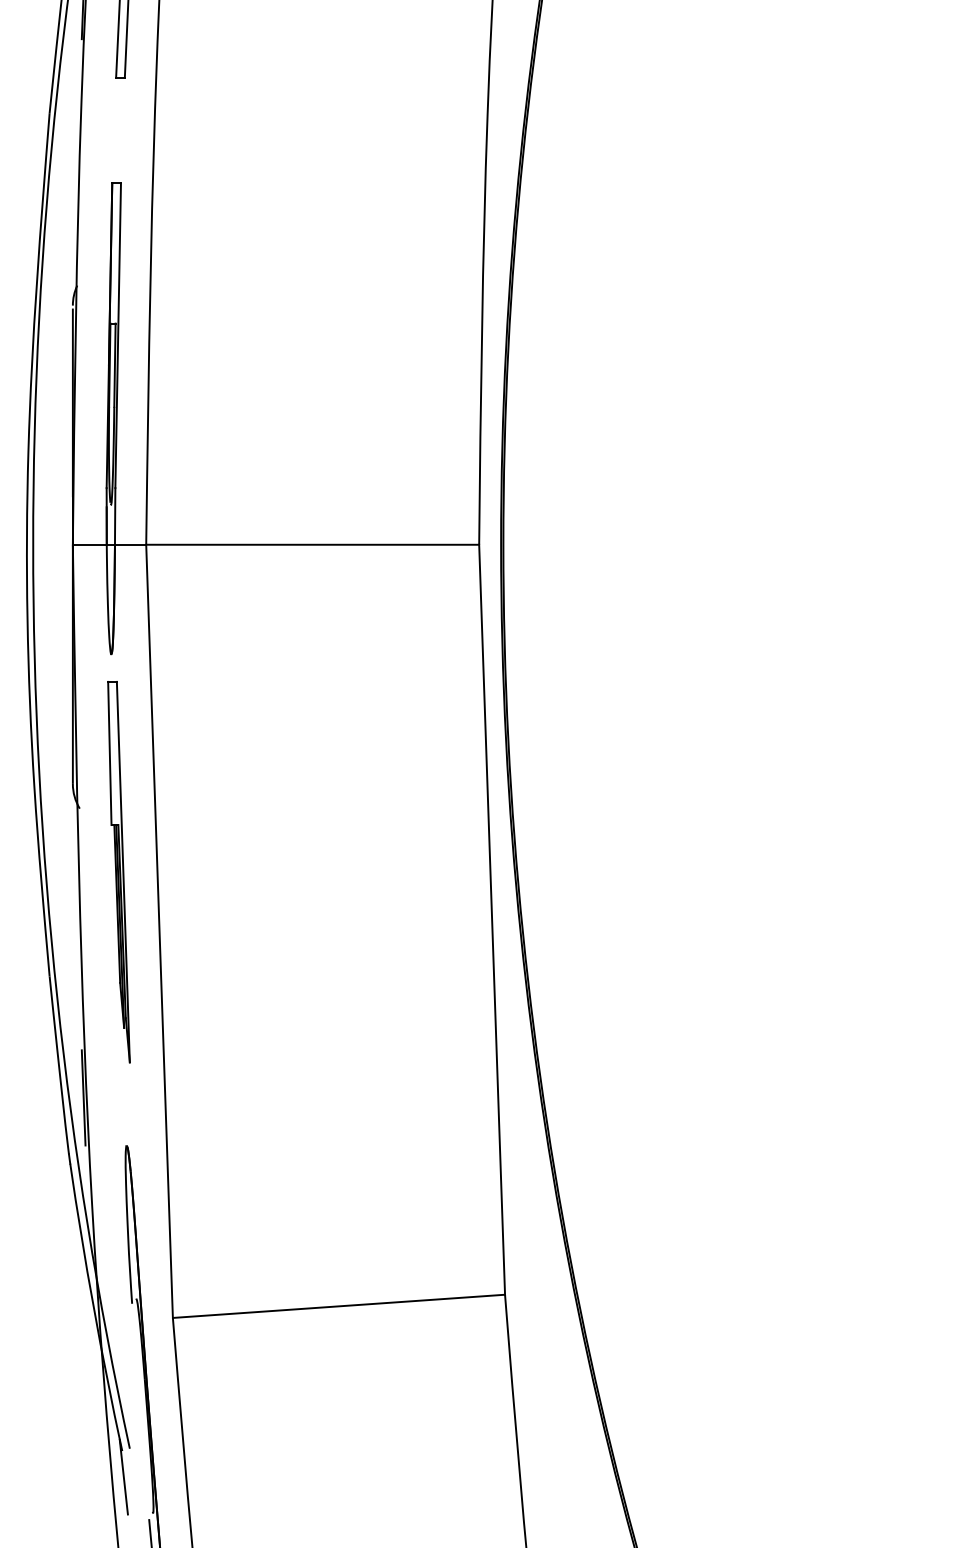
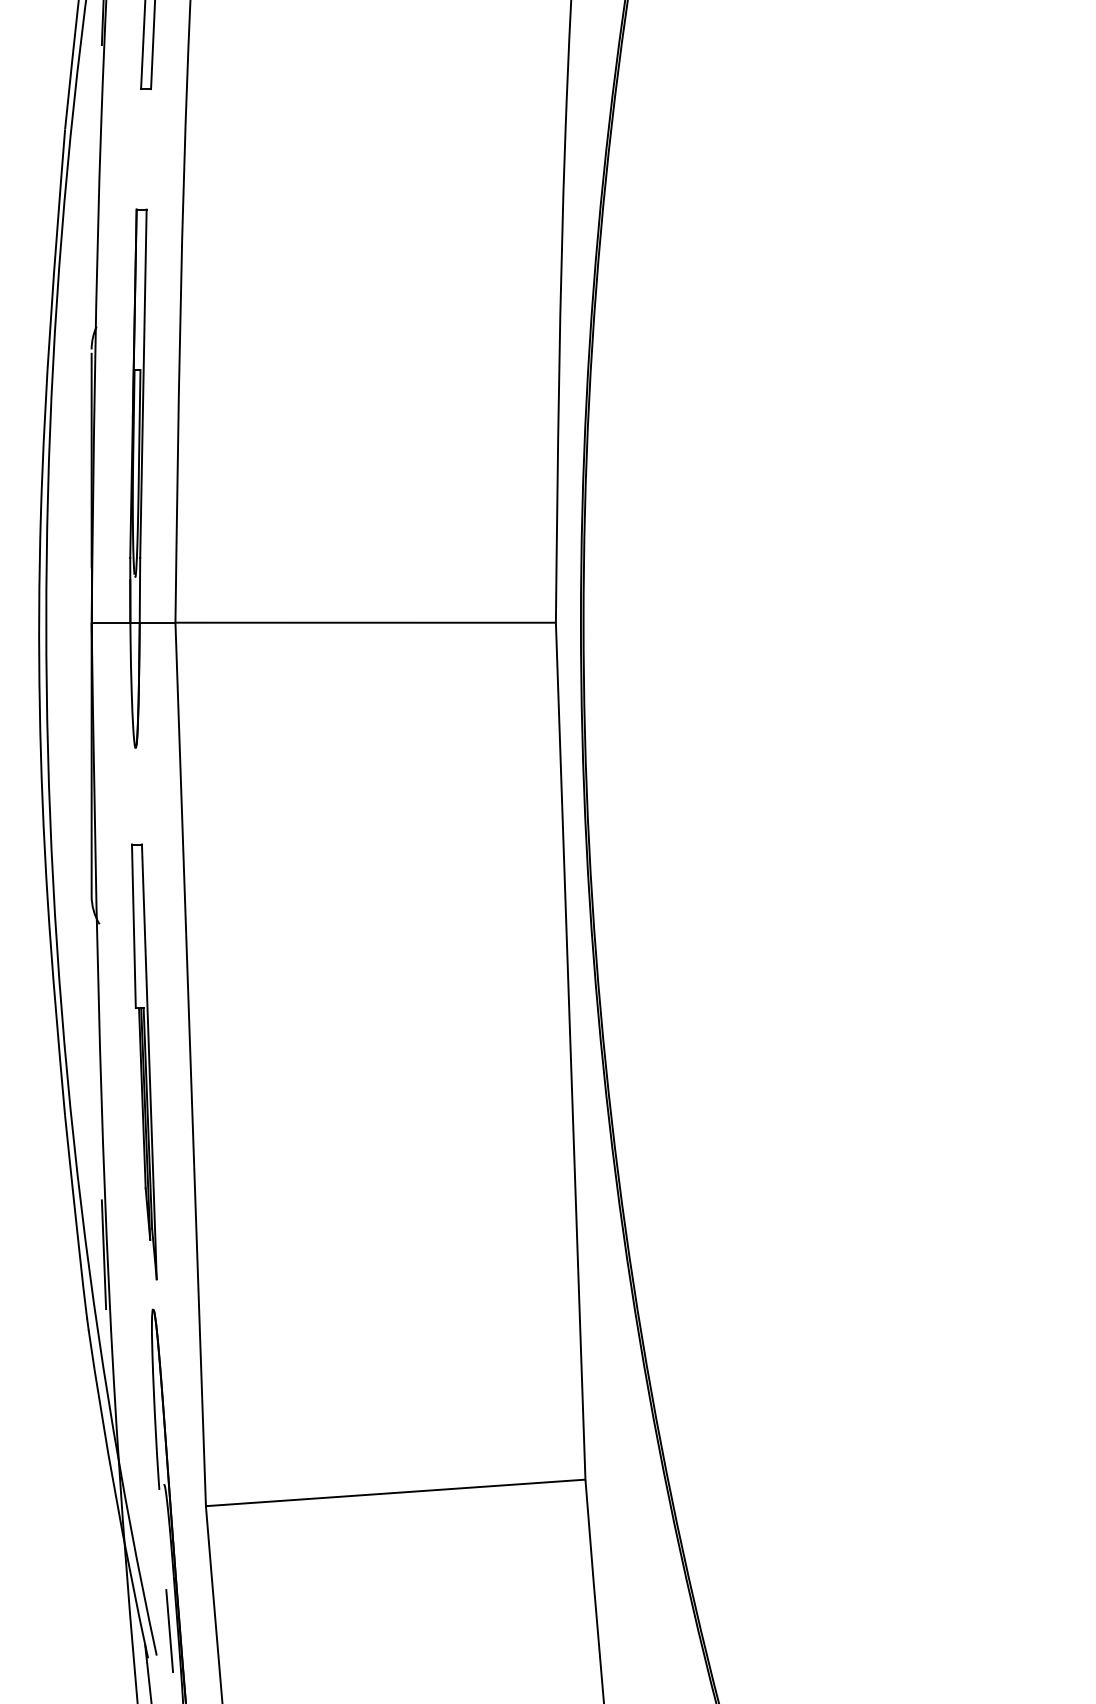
part: (118, 872) -> (143, 1062), moved
line: (141, 1427) -> (170, 1631), added

